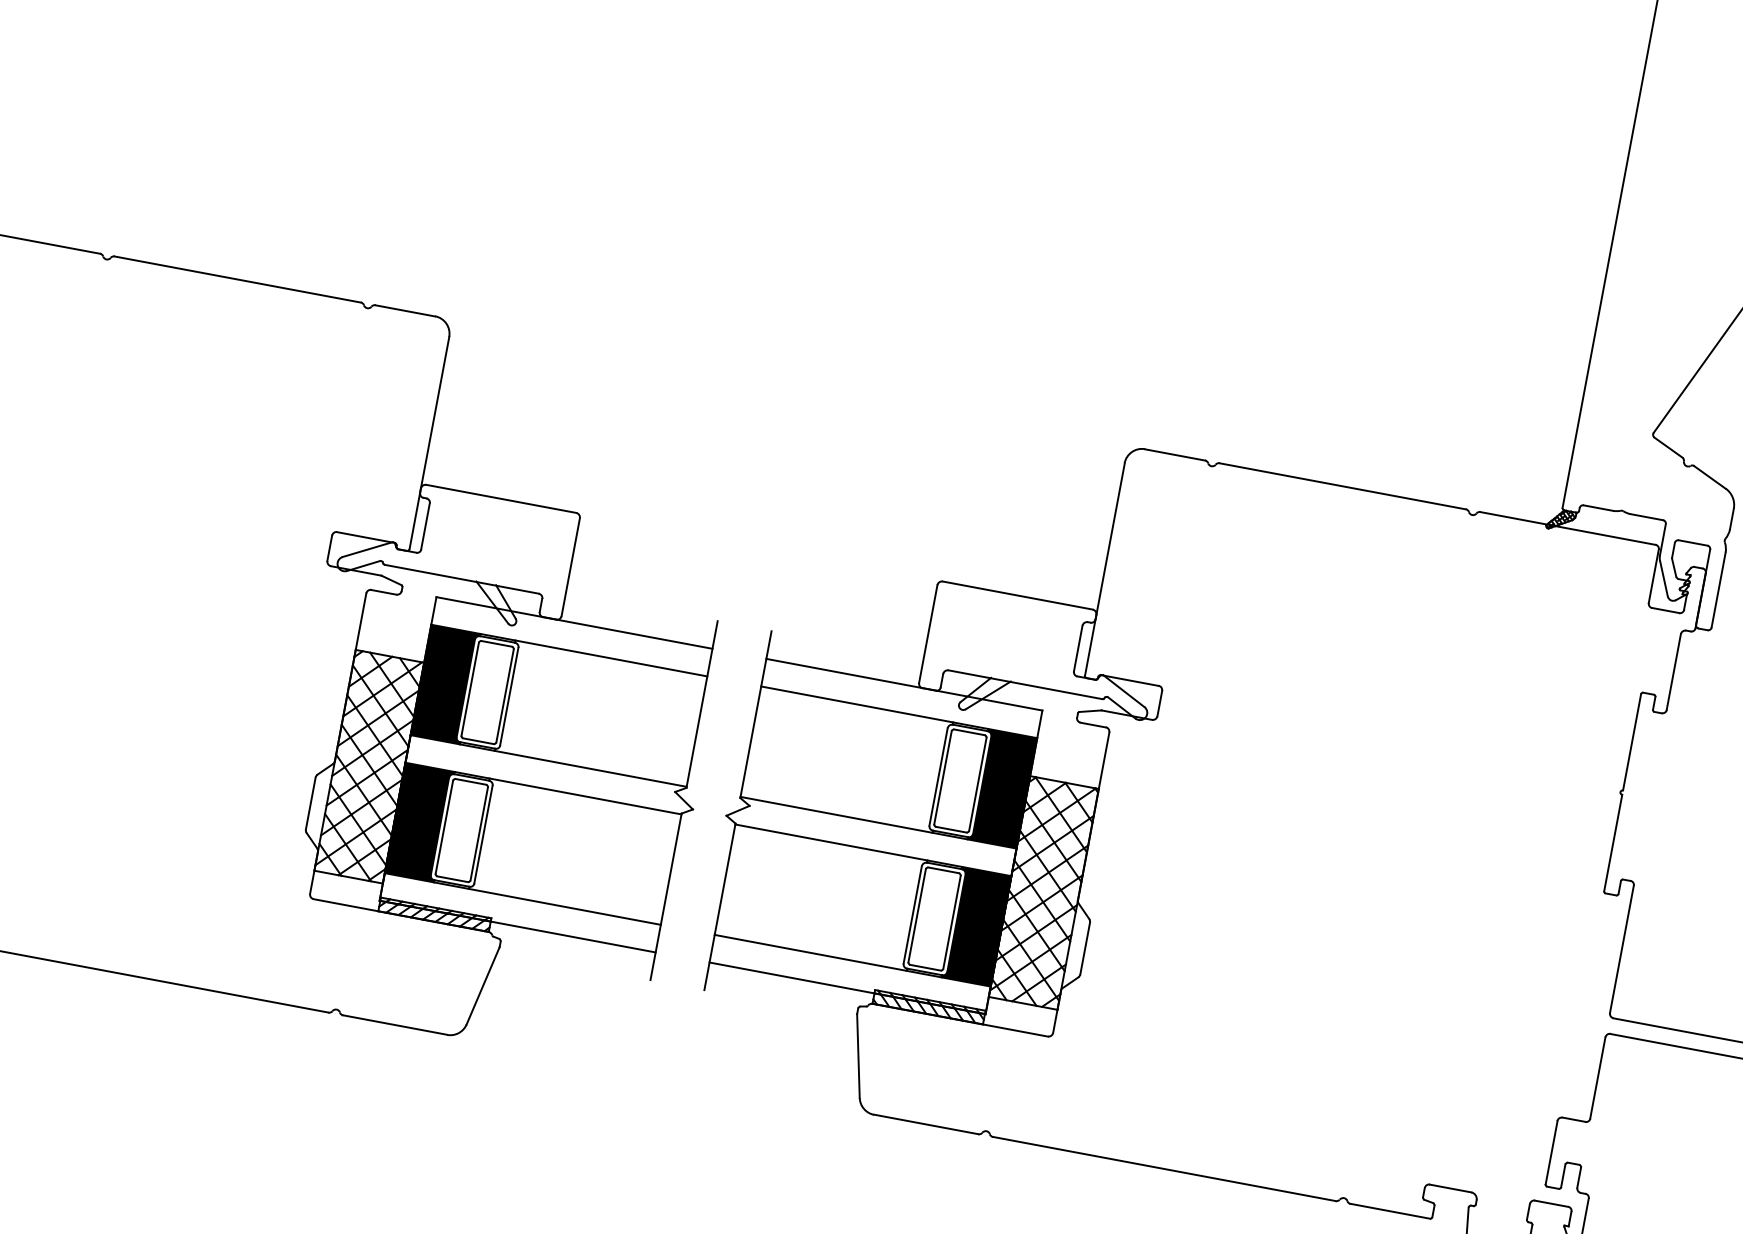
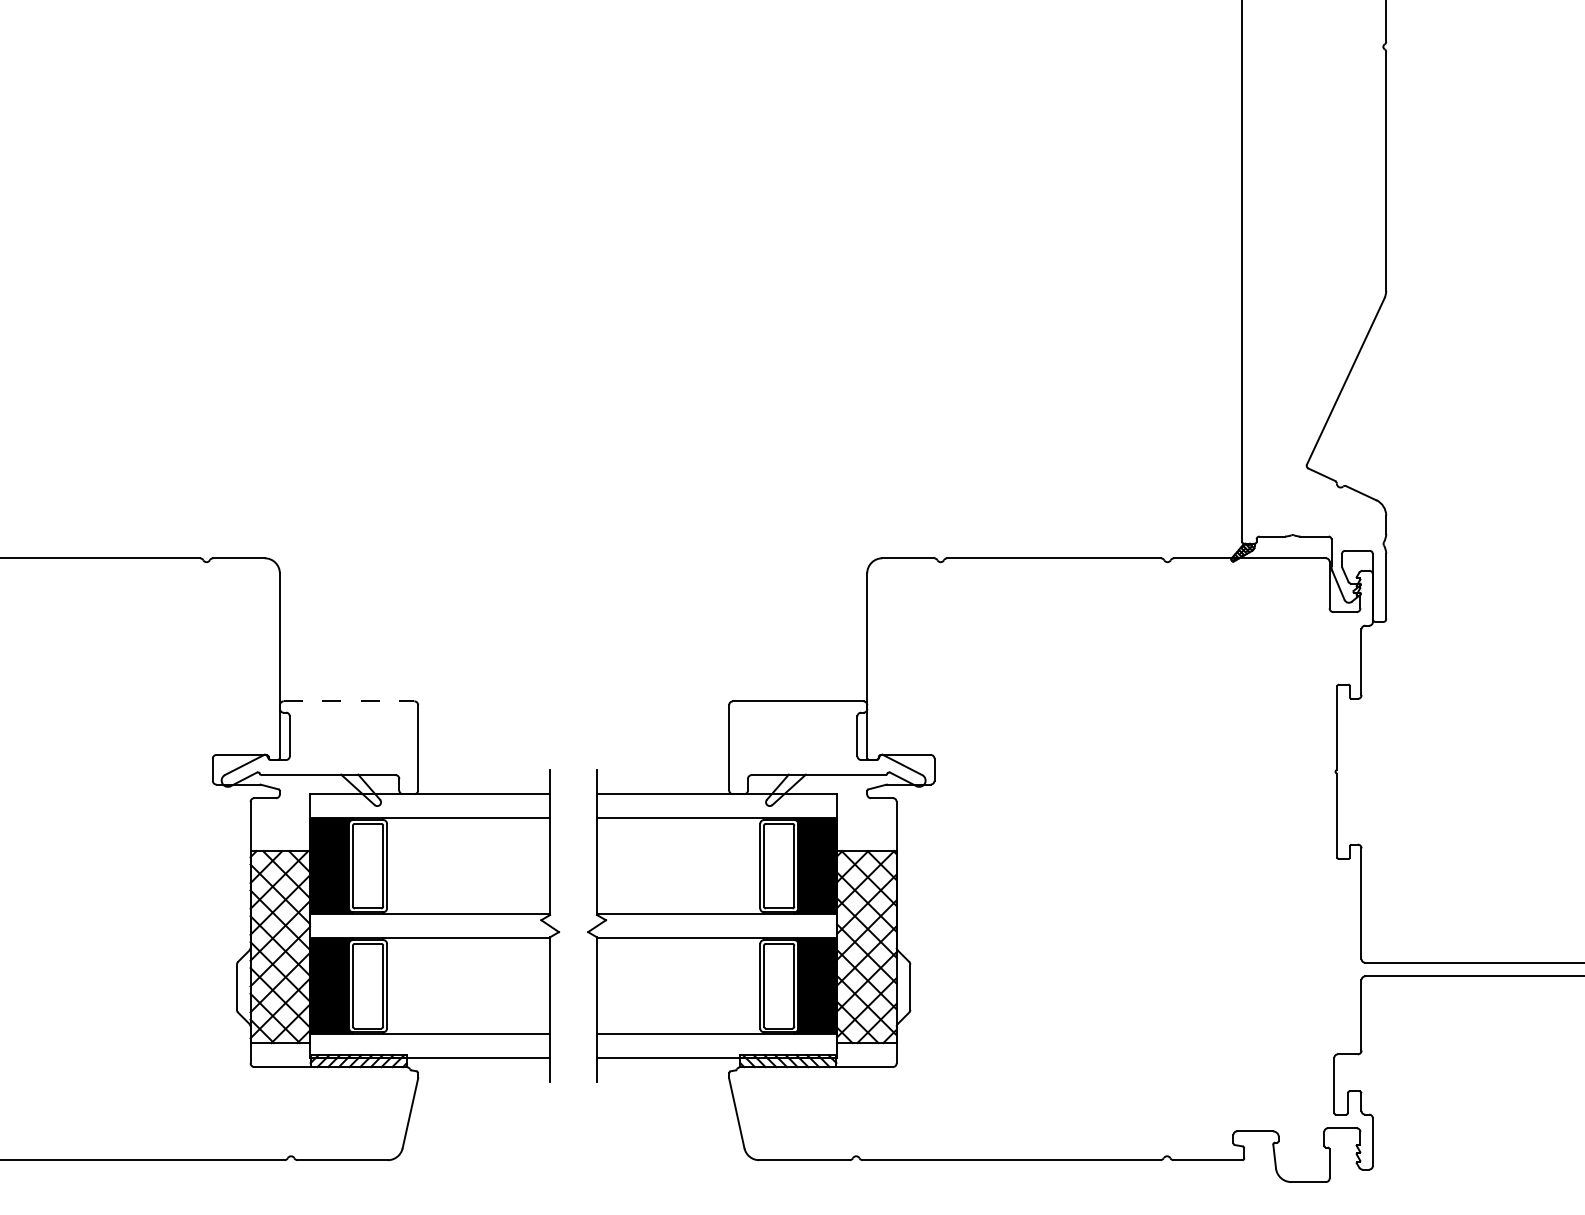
line: (501, 499) -> (349, 701), solid -> dashed

